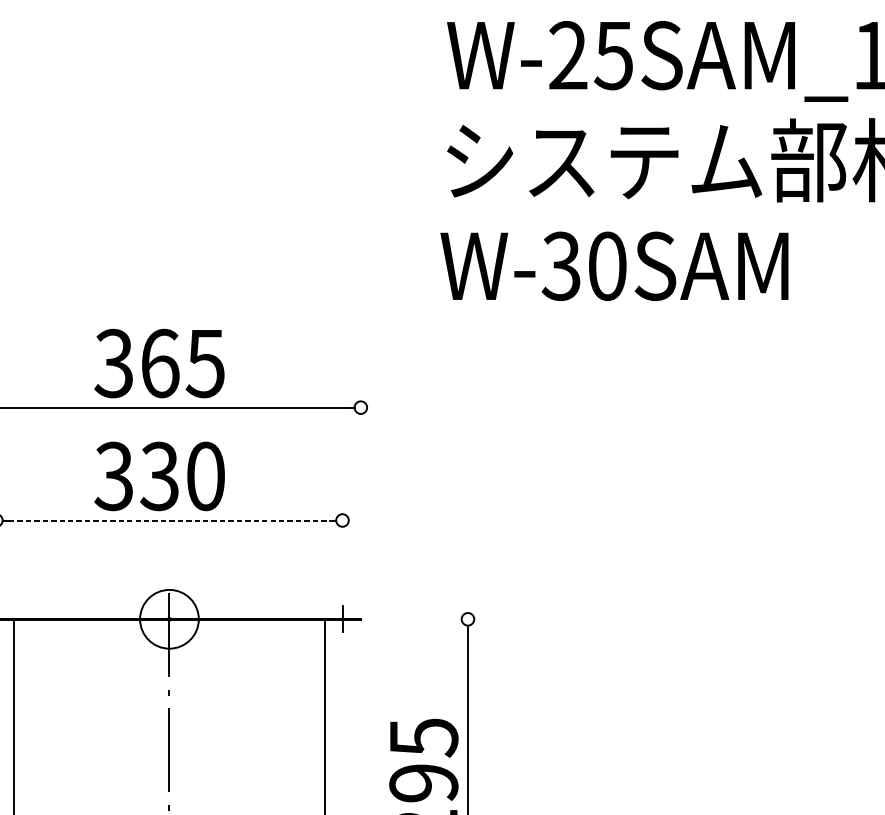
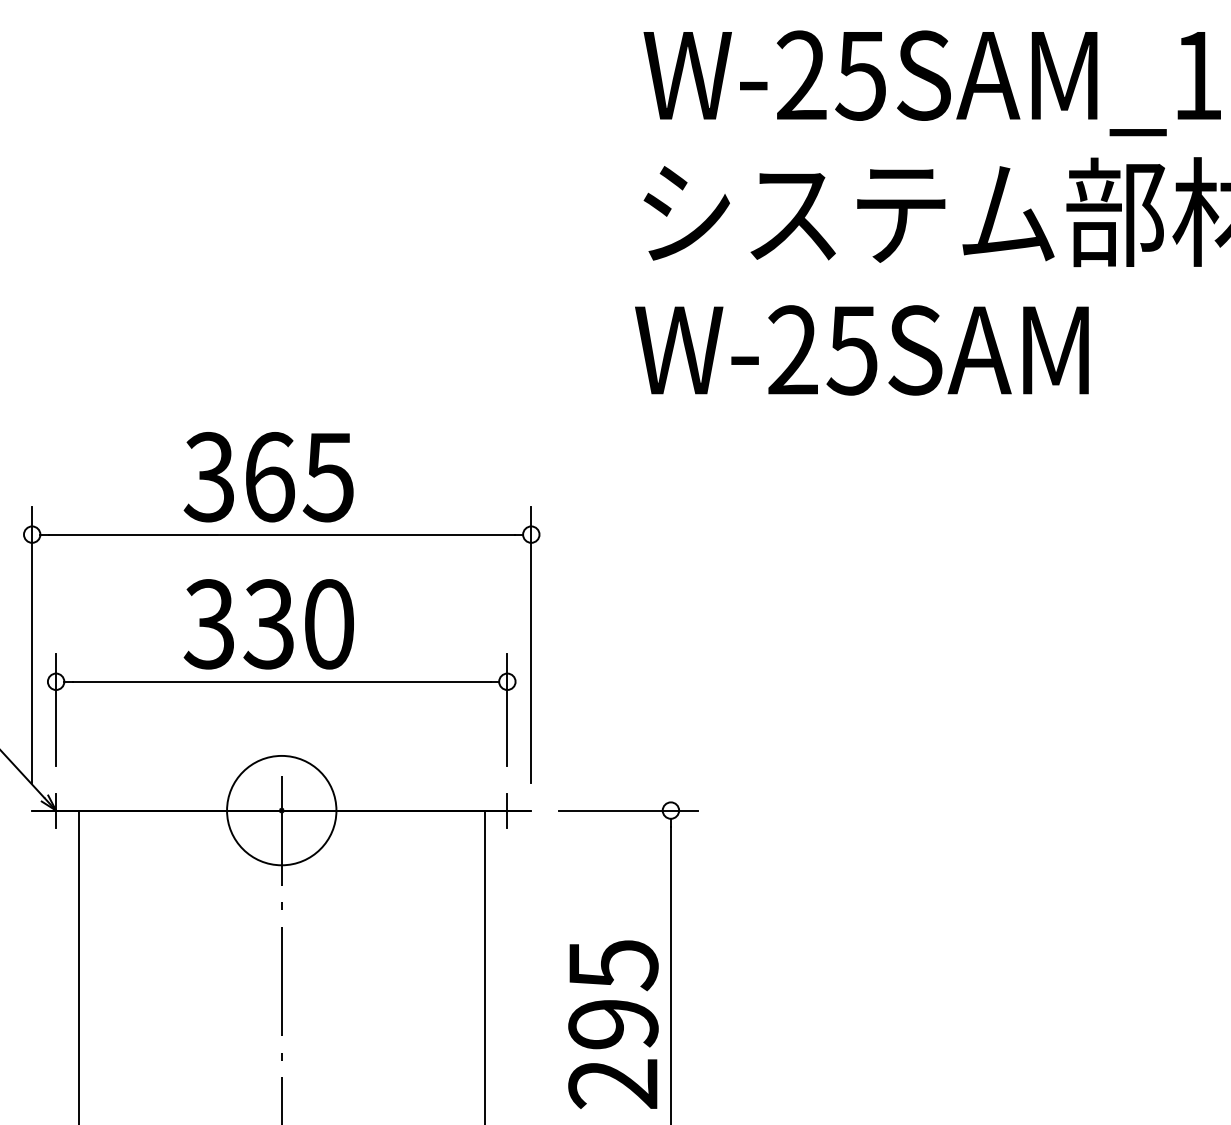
text: (584, 266) -> (822, 350), W-30SAM -> W-25SAM
line: (361, 492) -> (531, 645), added
line: (170, 520) -> (282, 681), dashed -> solid
line: (342, 542) -> (507, 710), added
circle: (169, 619) -> (281, 810), size x1.43
line: (435, 619) -> (628, 810), added

